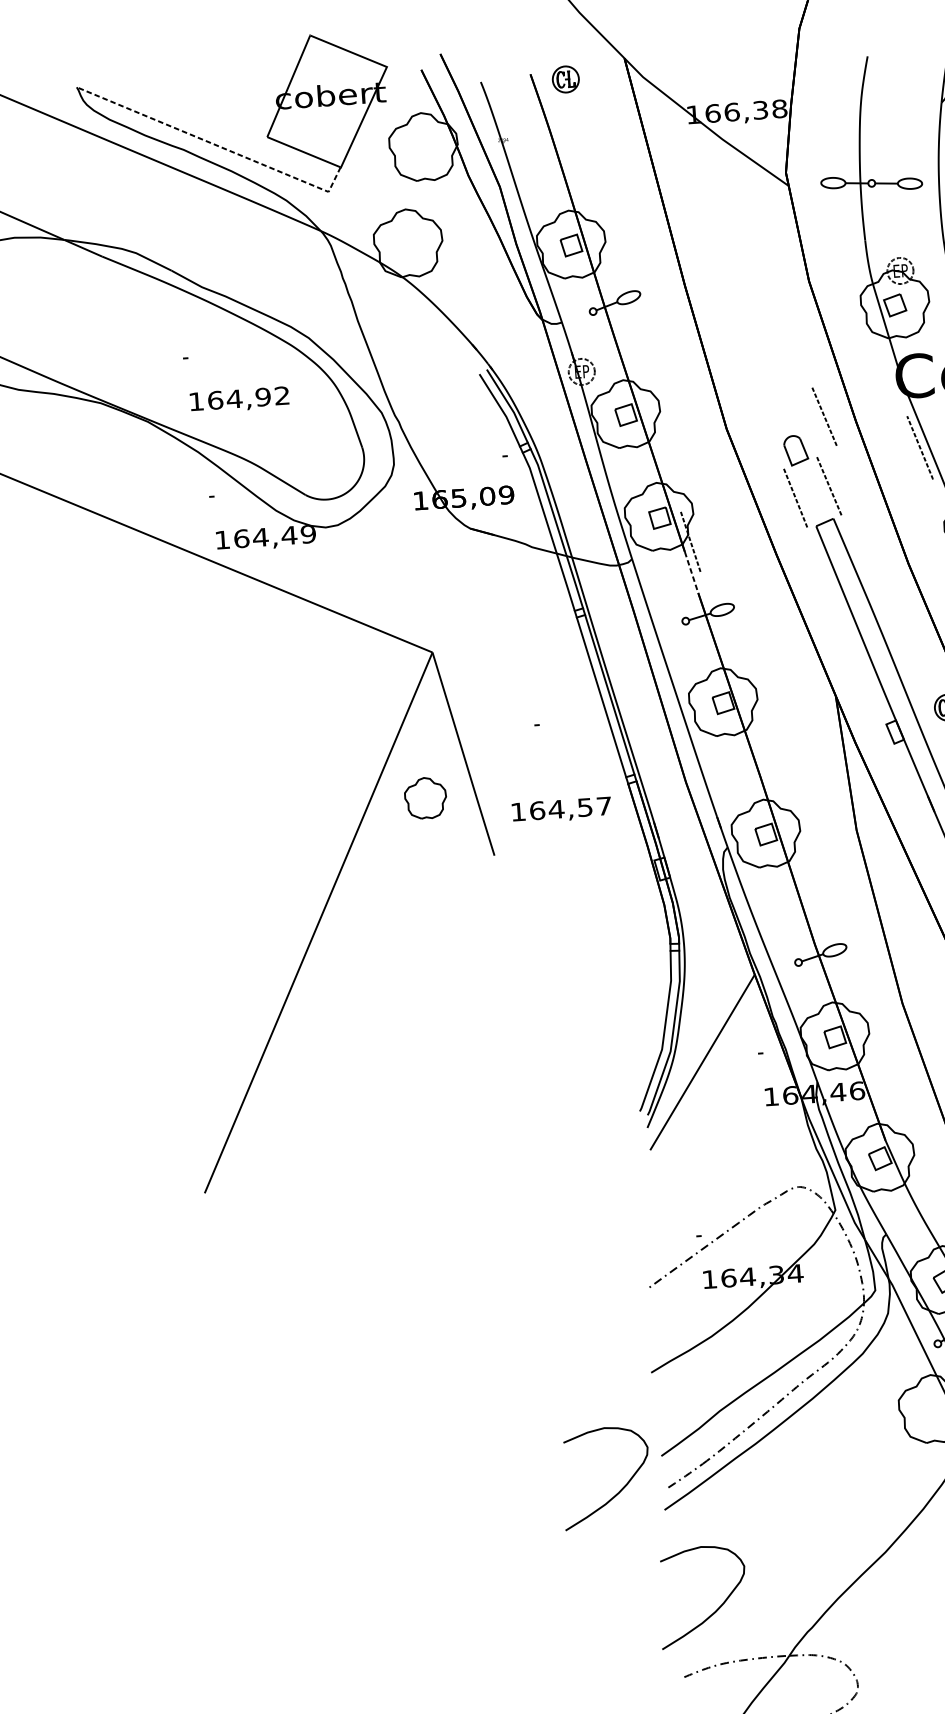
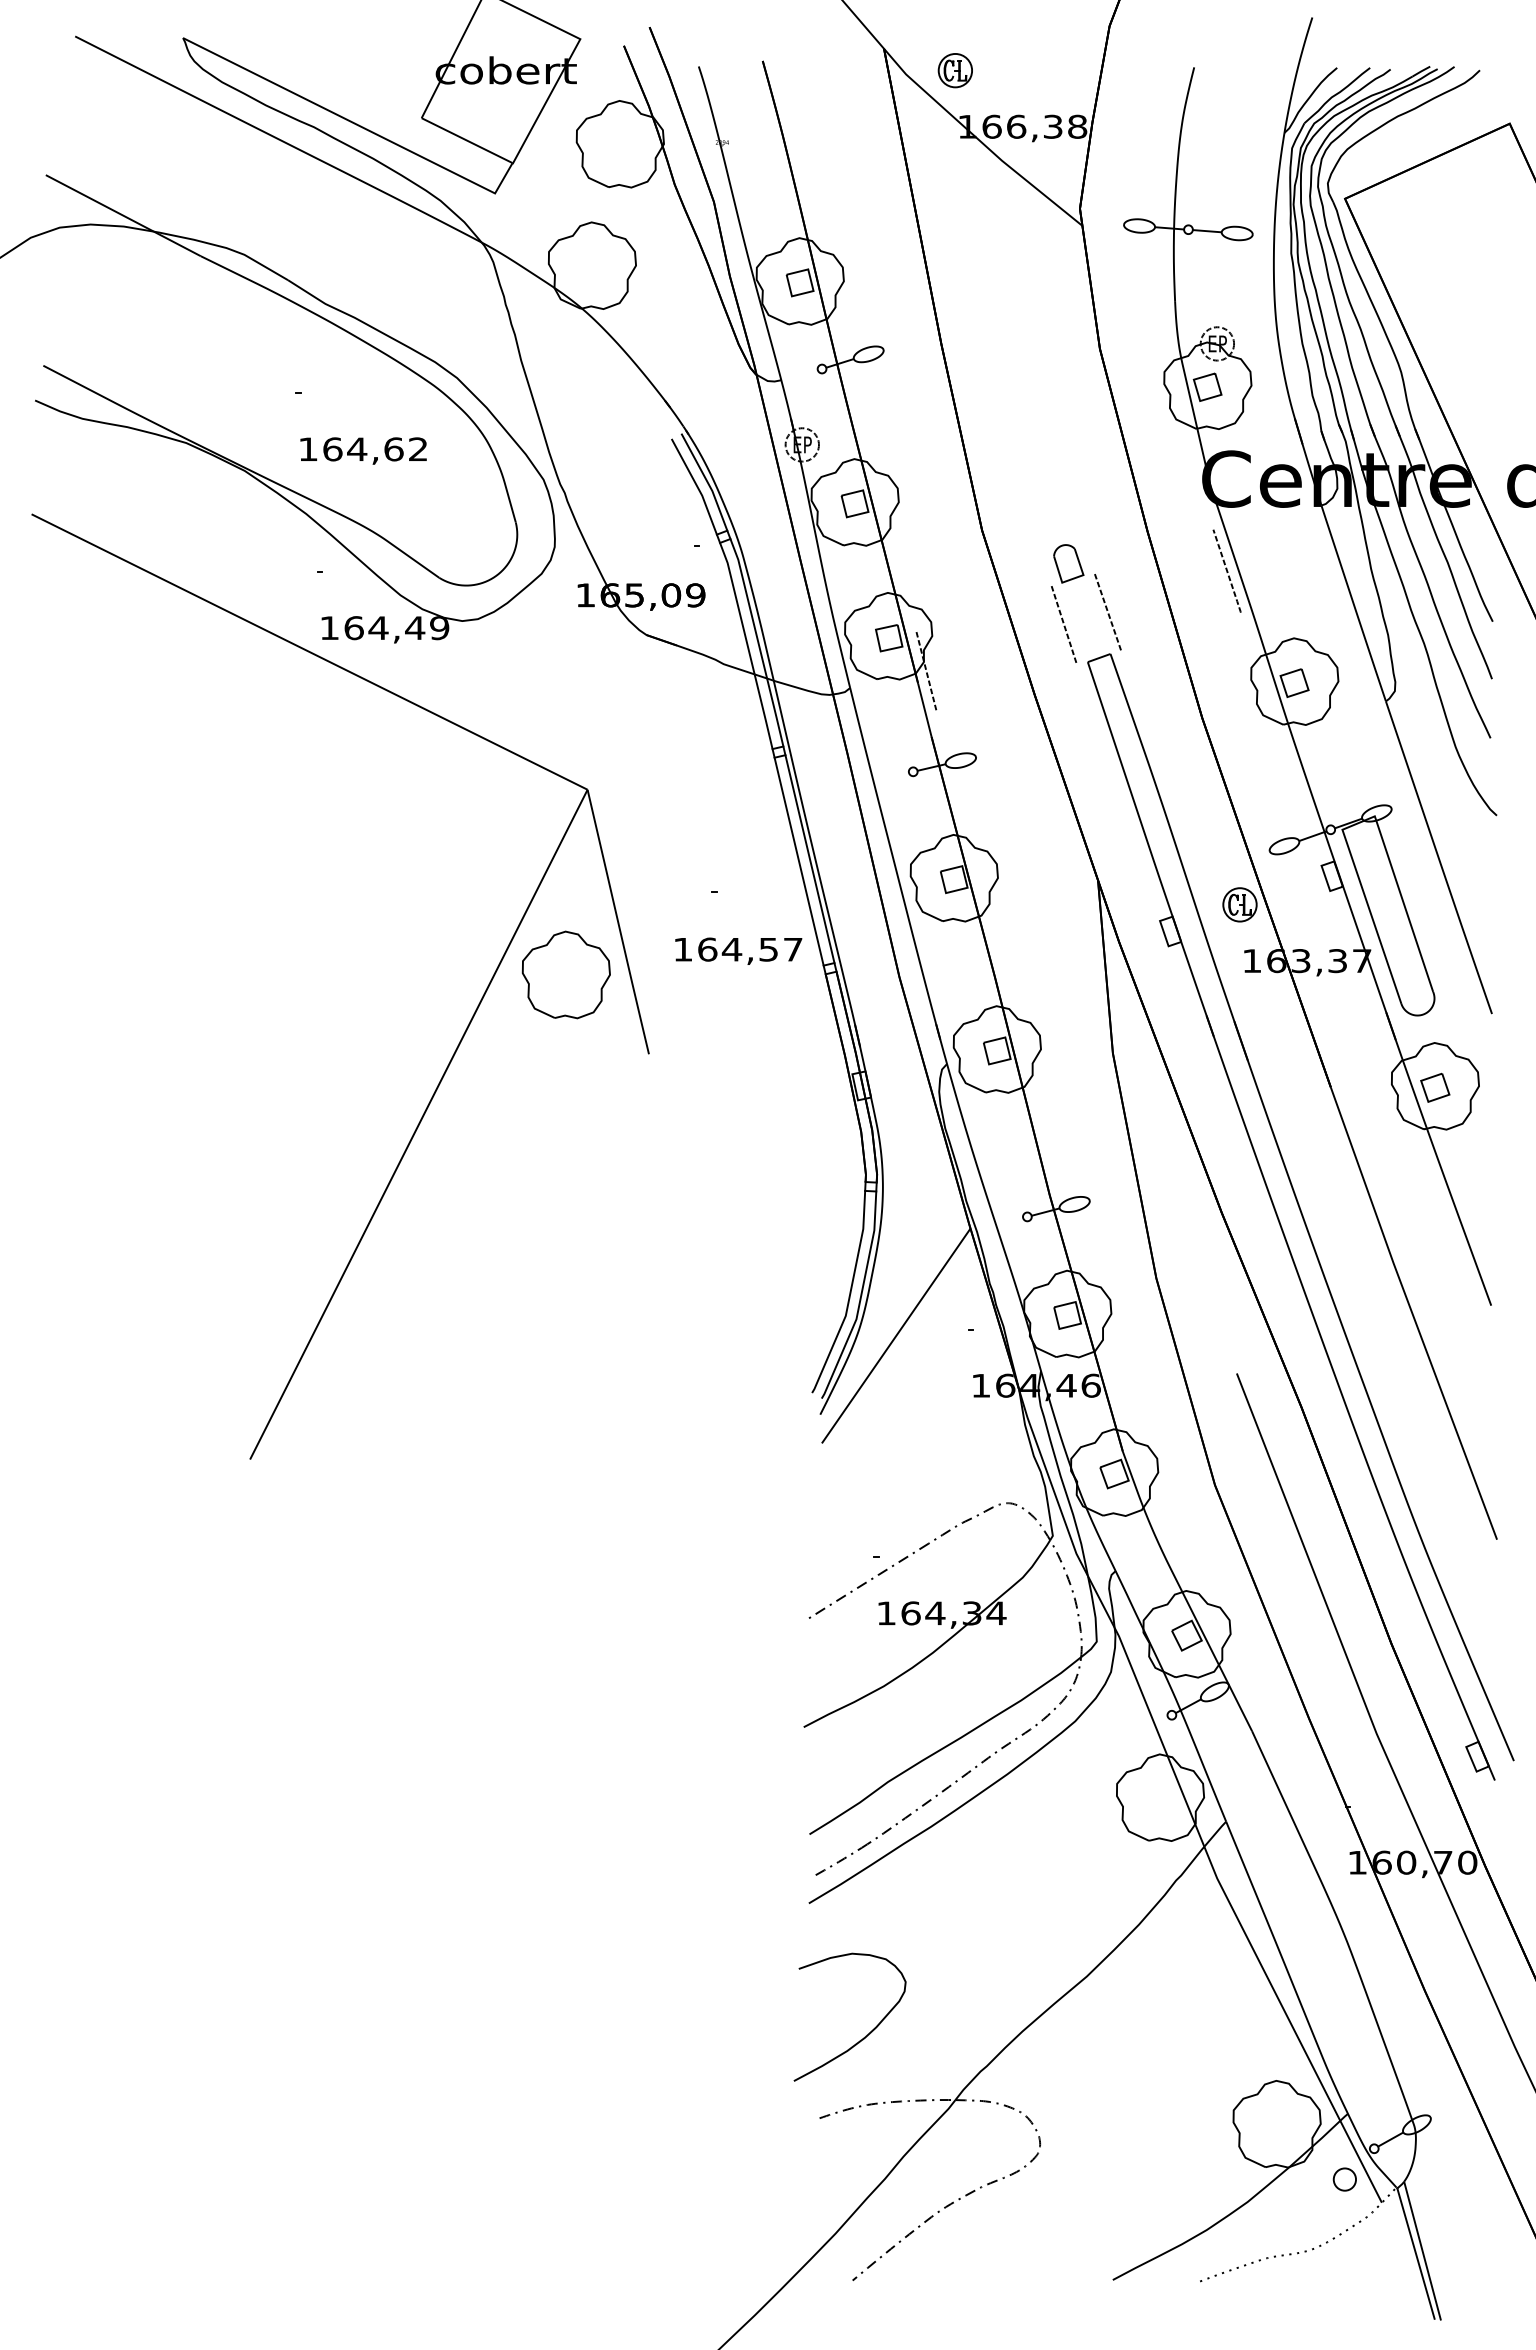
part: (565, 79) -> (954, 70), moved
line: (215, 145) -> (355, 124), dashed -> solid
text: (262, 397) -> (393, 449), 164,92 -> 164,62
line: (825, 417) -> (1108, 524), removed
line: (691, 572) -> (924, 710), dashed -> solid
part: (425, 797) -> (565, 974), size x1.67
text: (561, 809) -> (738, 950), moved
curve: (618, 1492) -> (751, 1876), removed

